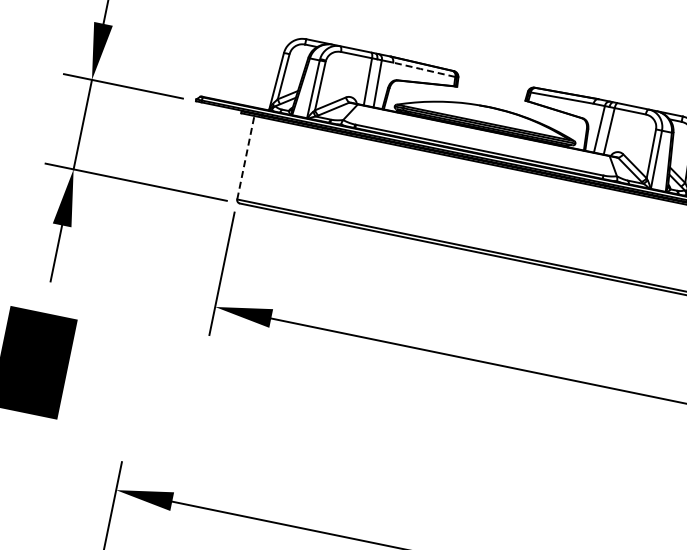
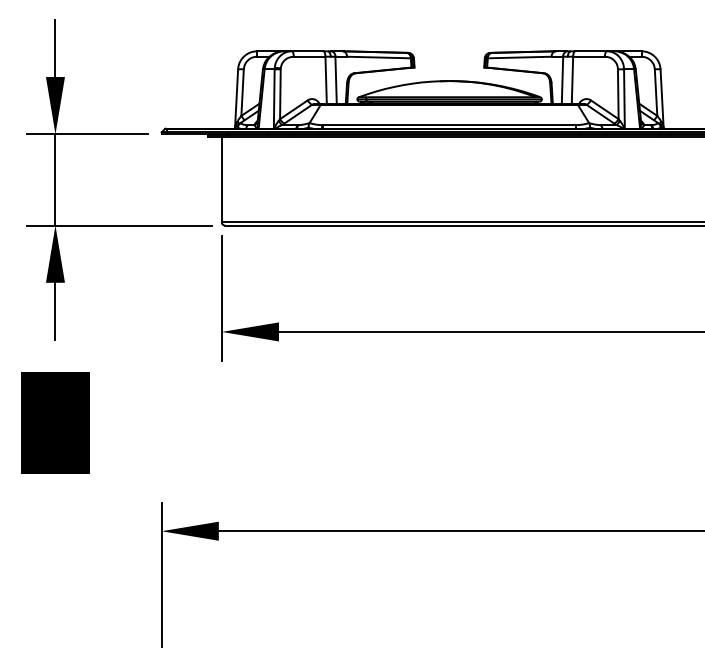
line: (423, 69) -> (378, 57), dashed -> solid
line: (245, 156) -> (221, 178), dashed -> solid

